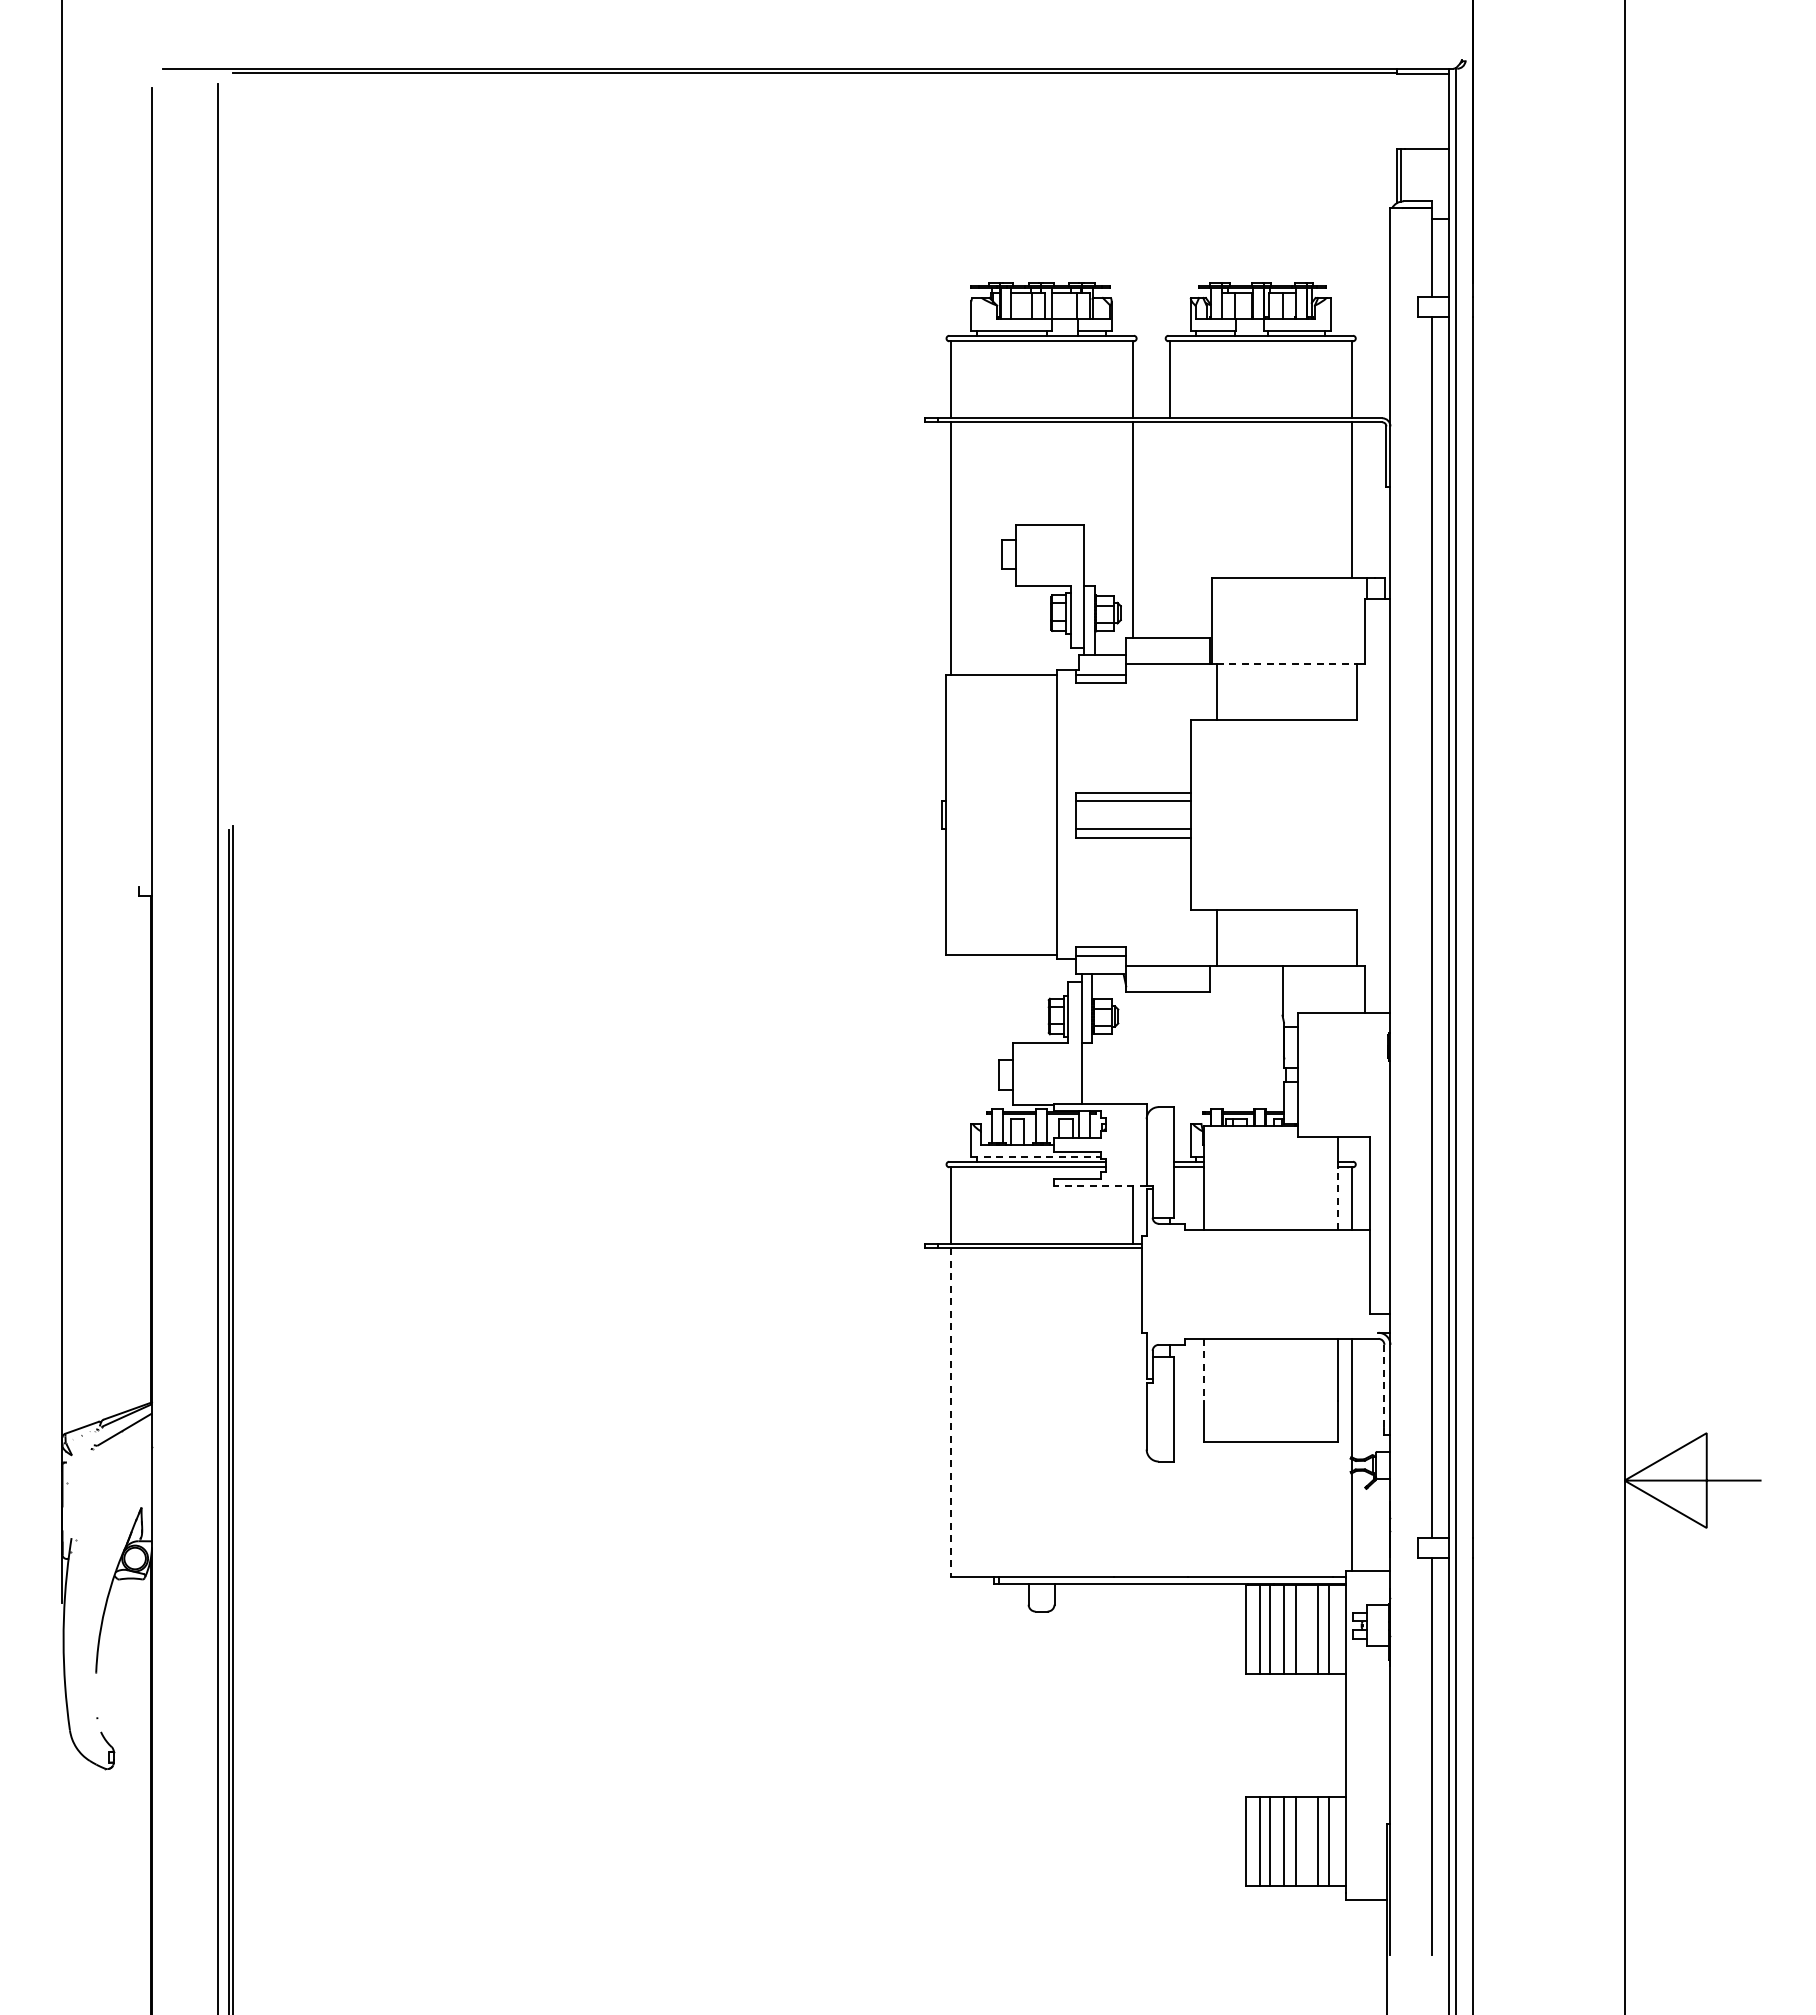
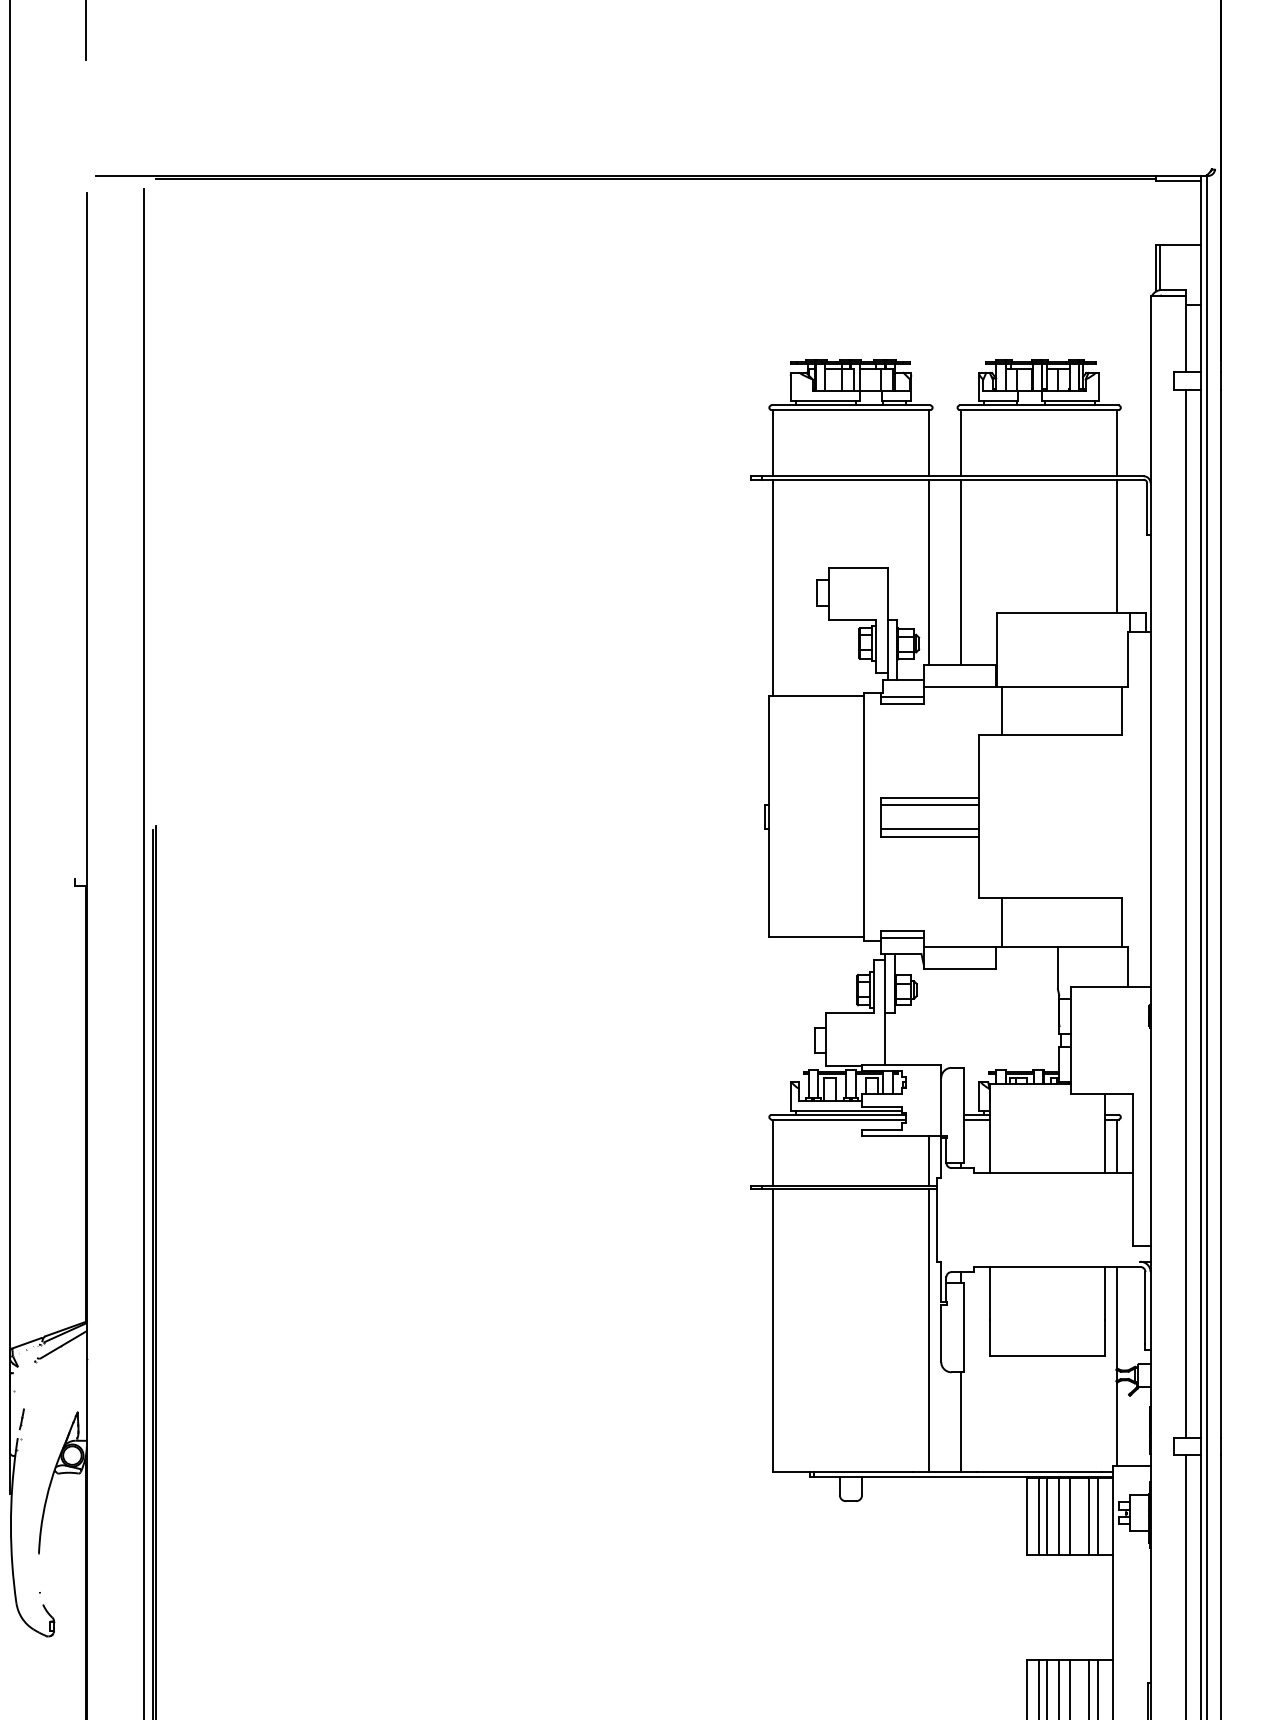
line: (1169, 529) -> (960, 571), added
line: (1287, 663) -> (1062, 686), dashed -> solid
line: (1036, 1156) -> (846, 1110), dashed -> solid
line: (1099, 1186) -> (900, 1136), dashed -> solid
line: (1337, 1198) -> (1105, 1146), dashed -> solid
line: (1203, 1369) -> (990, 1293), dashed -> solid
line: (1384, 1386) -> (1145, 1307), dashed -> solid
line: (1132, 1412) -> (929, 1330), added
line: (950, 1413) -> (772, 1331), dashed -> solid
line: (75, 1515) -> (21, 1418), added
line: (1169, 1519) -> (960, 1422), added

